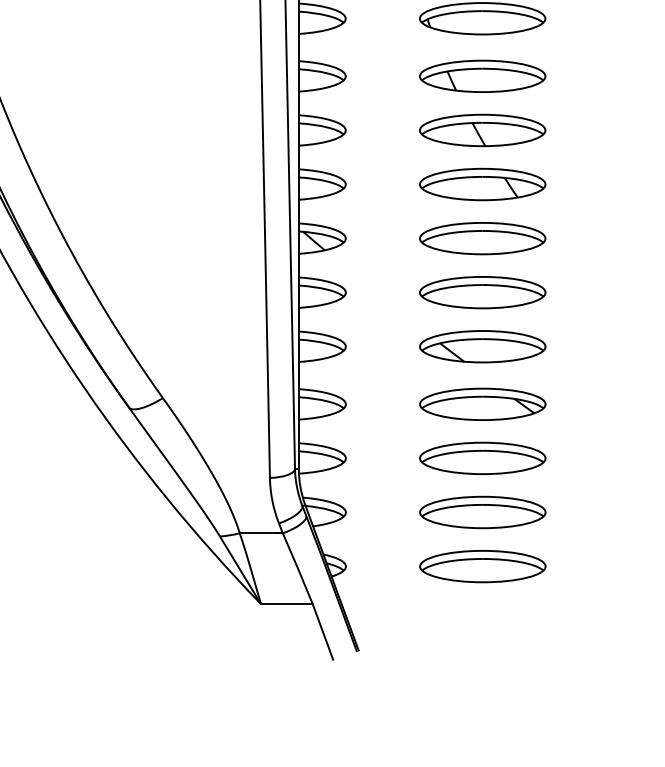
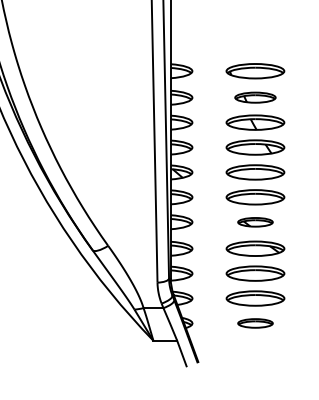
part: (482, 75) -> (255, 97), size x0.7
part: (482, 347) -> (255, 222), size x0.6
part: (482, 566) -> (255, 323), size x0.6

